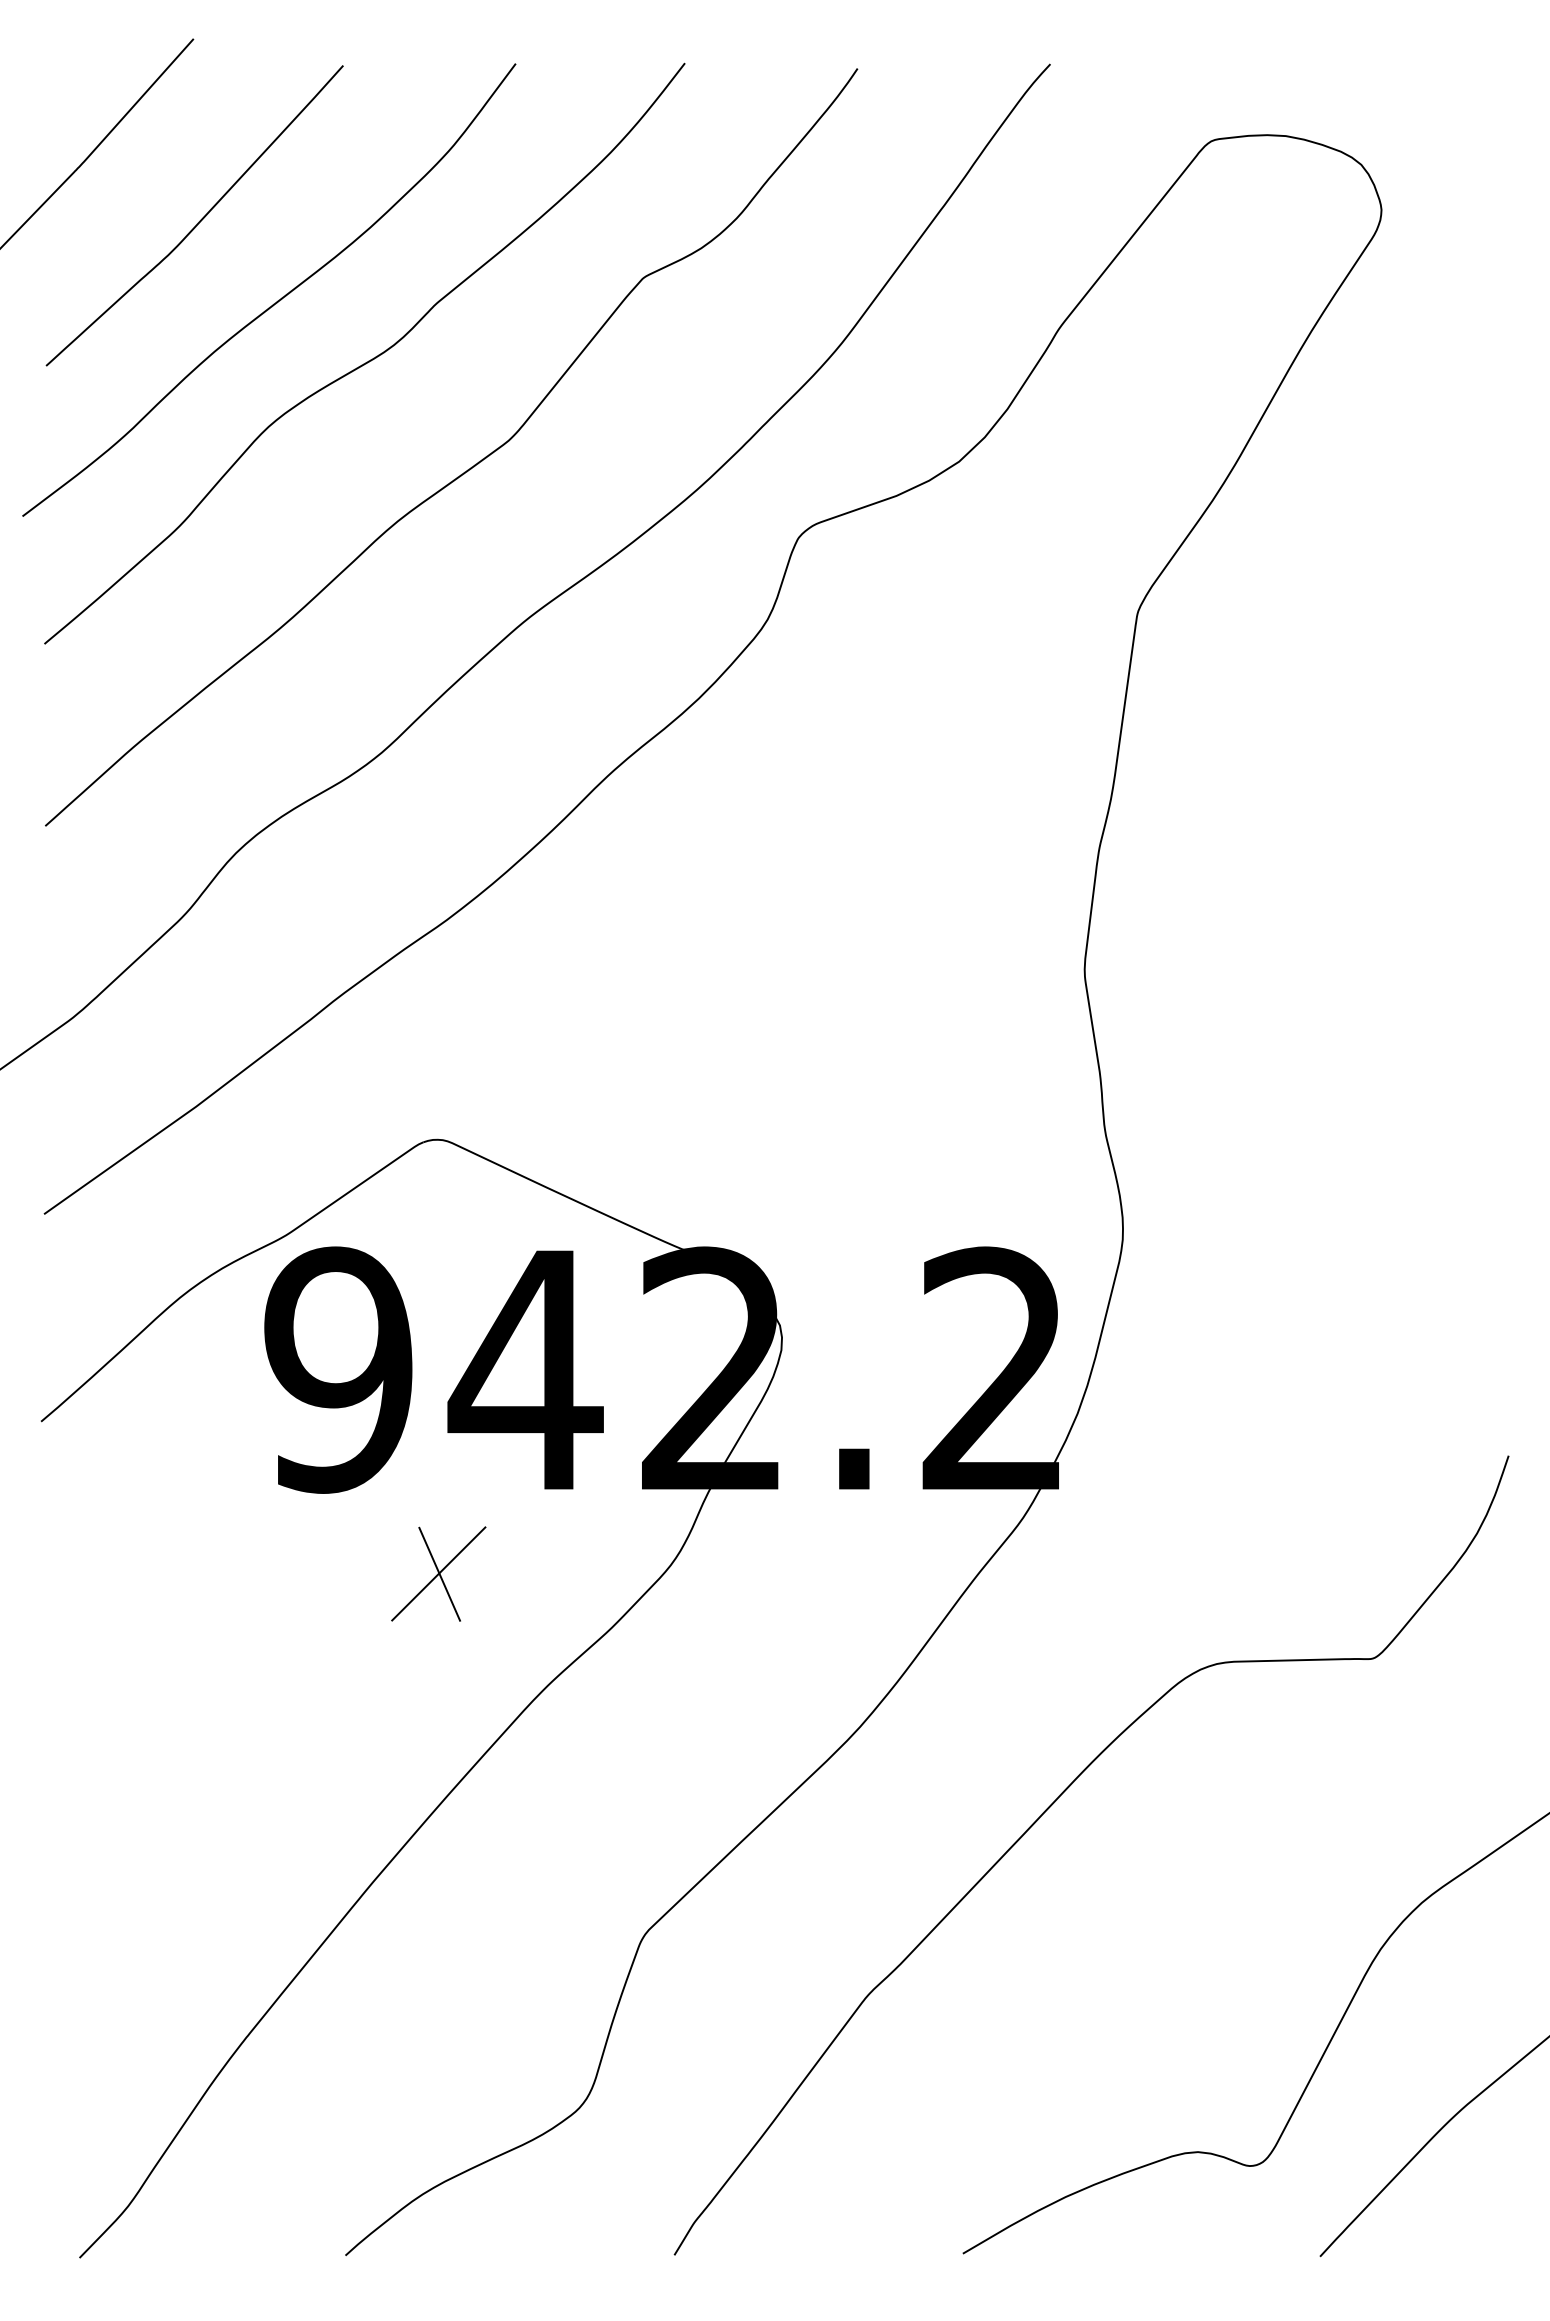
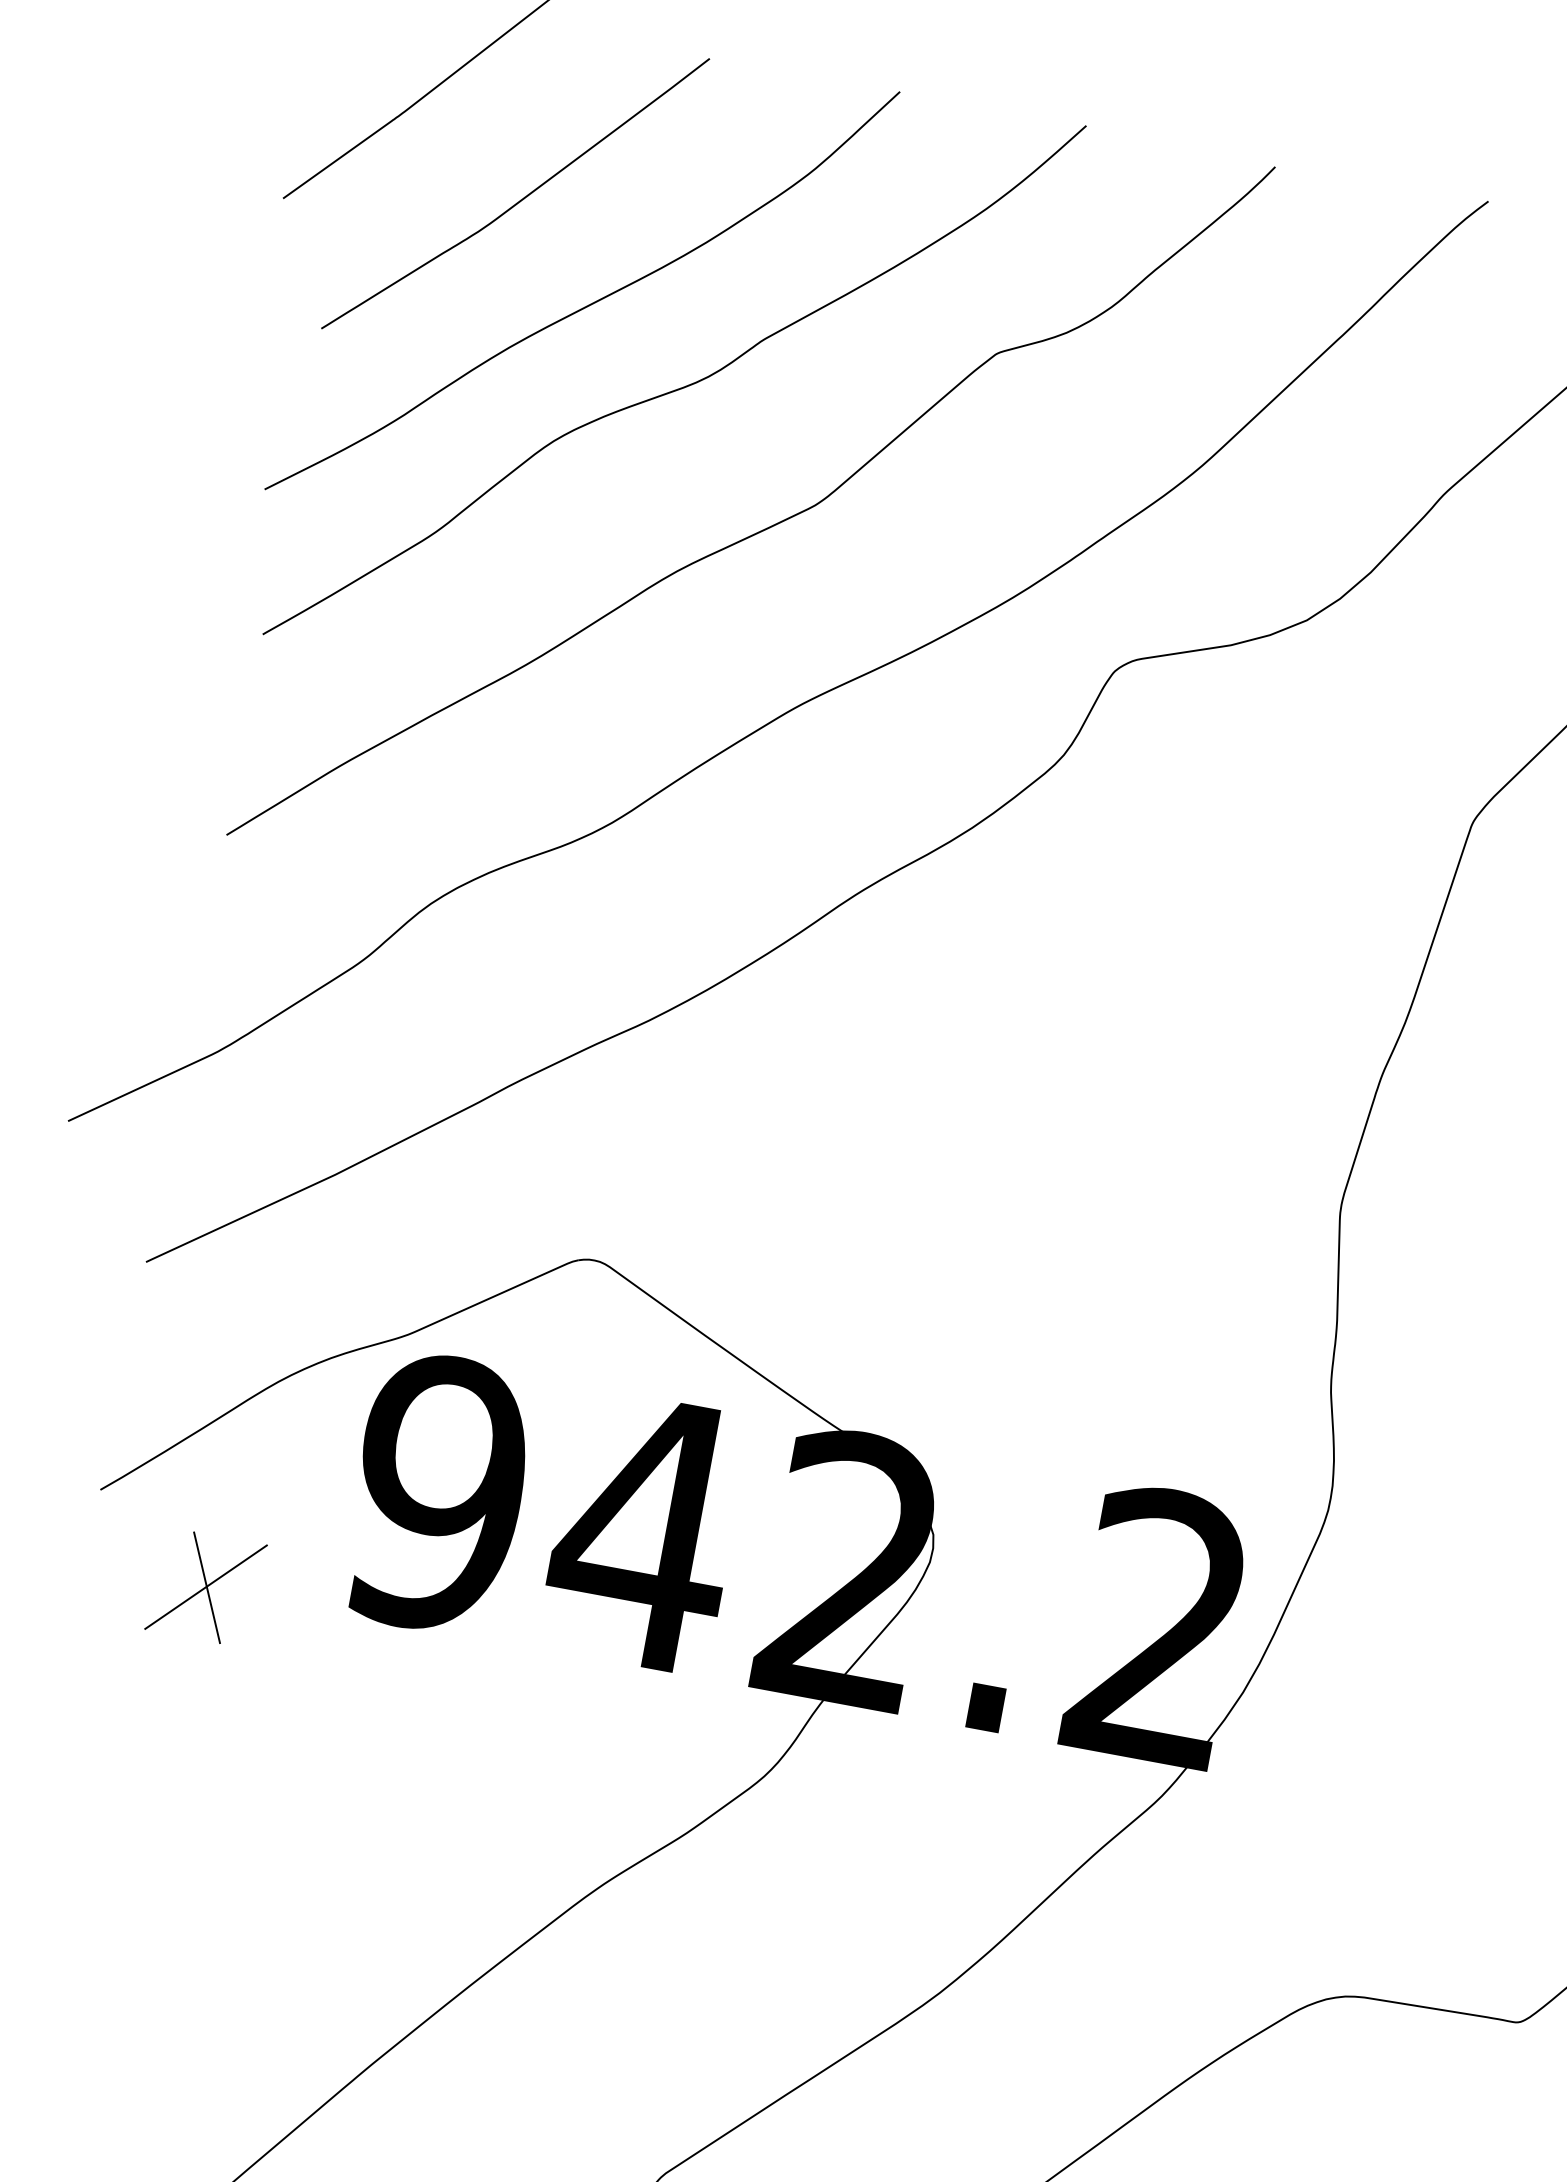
part: (438, 1573) -> (205, 1586), moved

